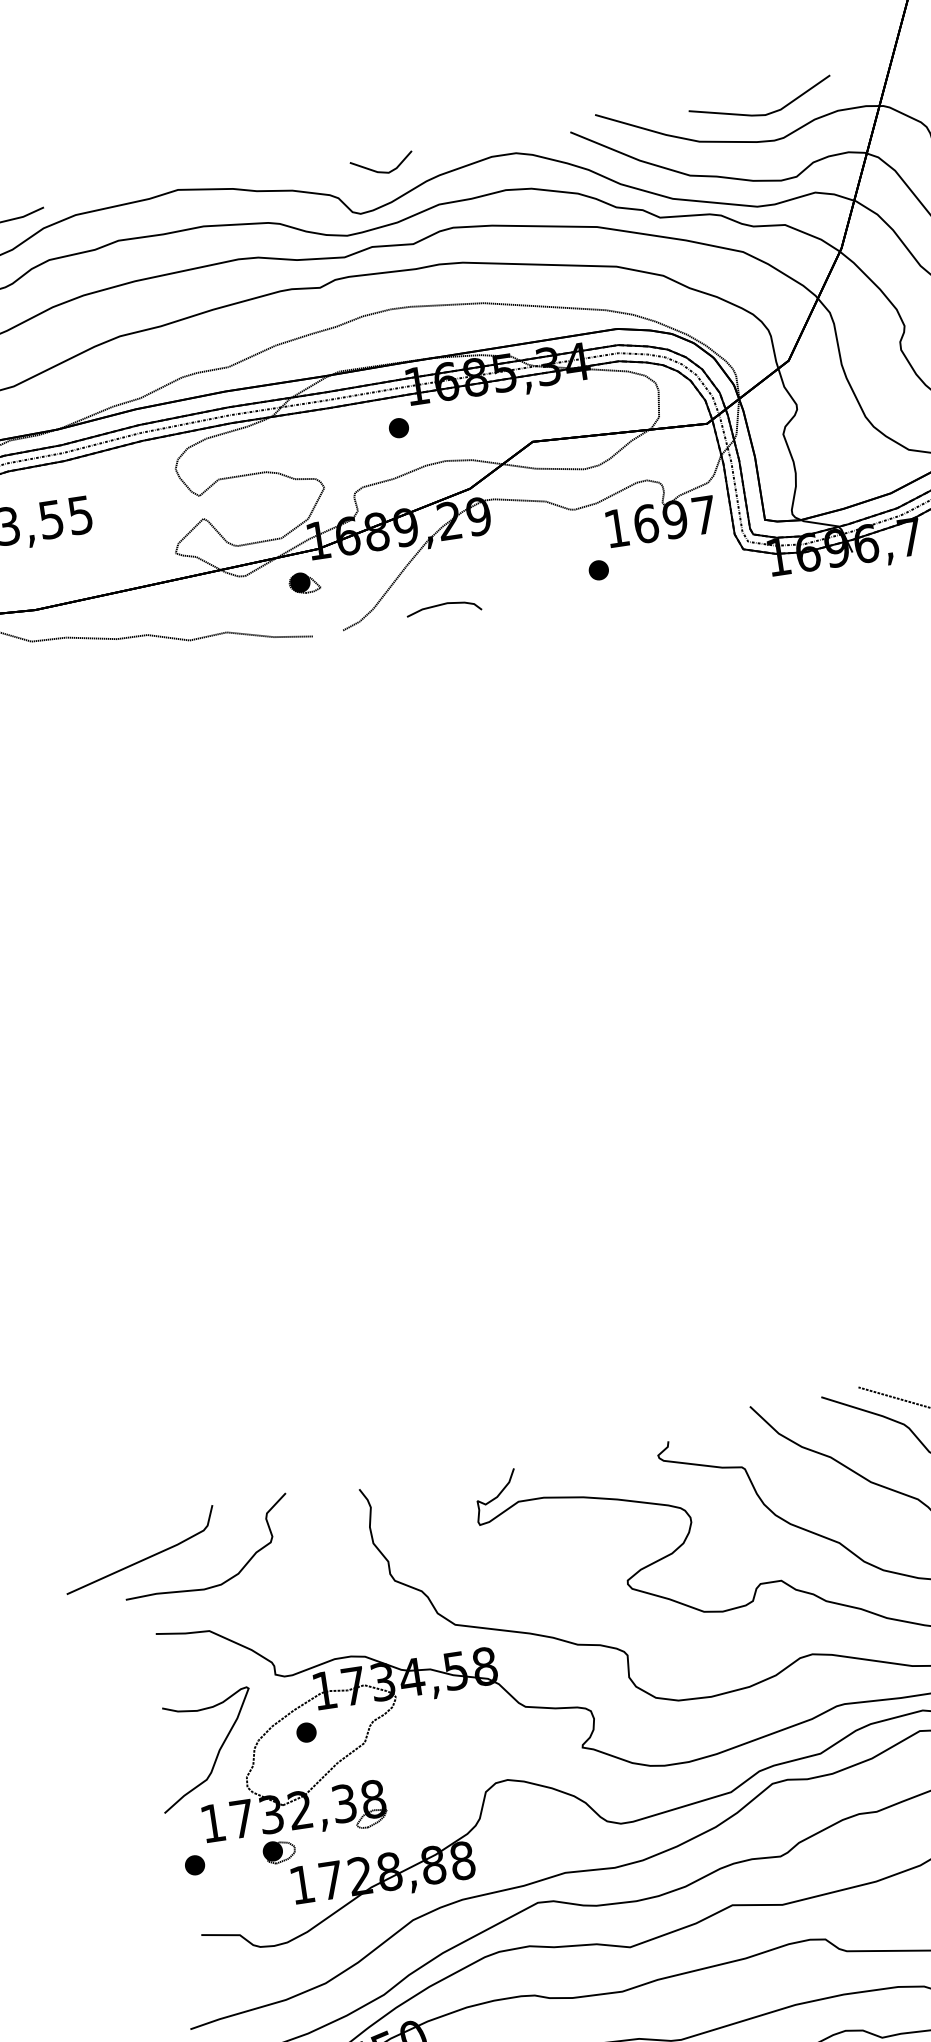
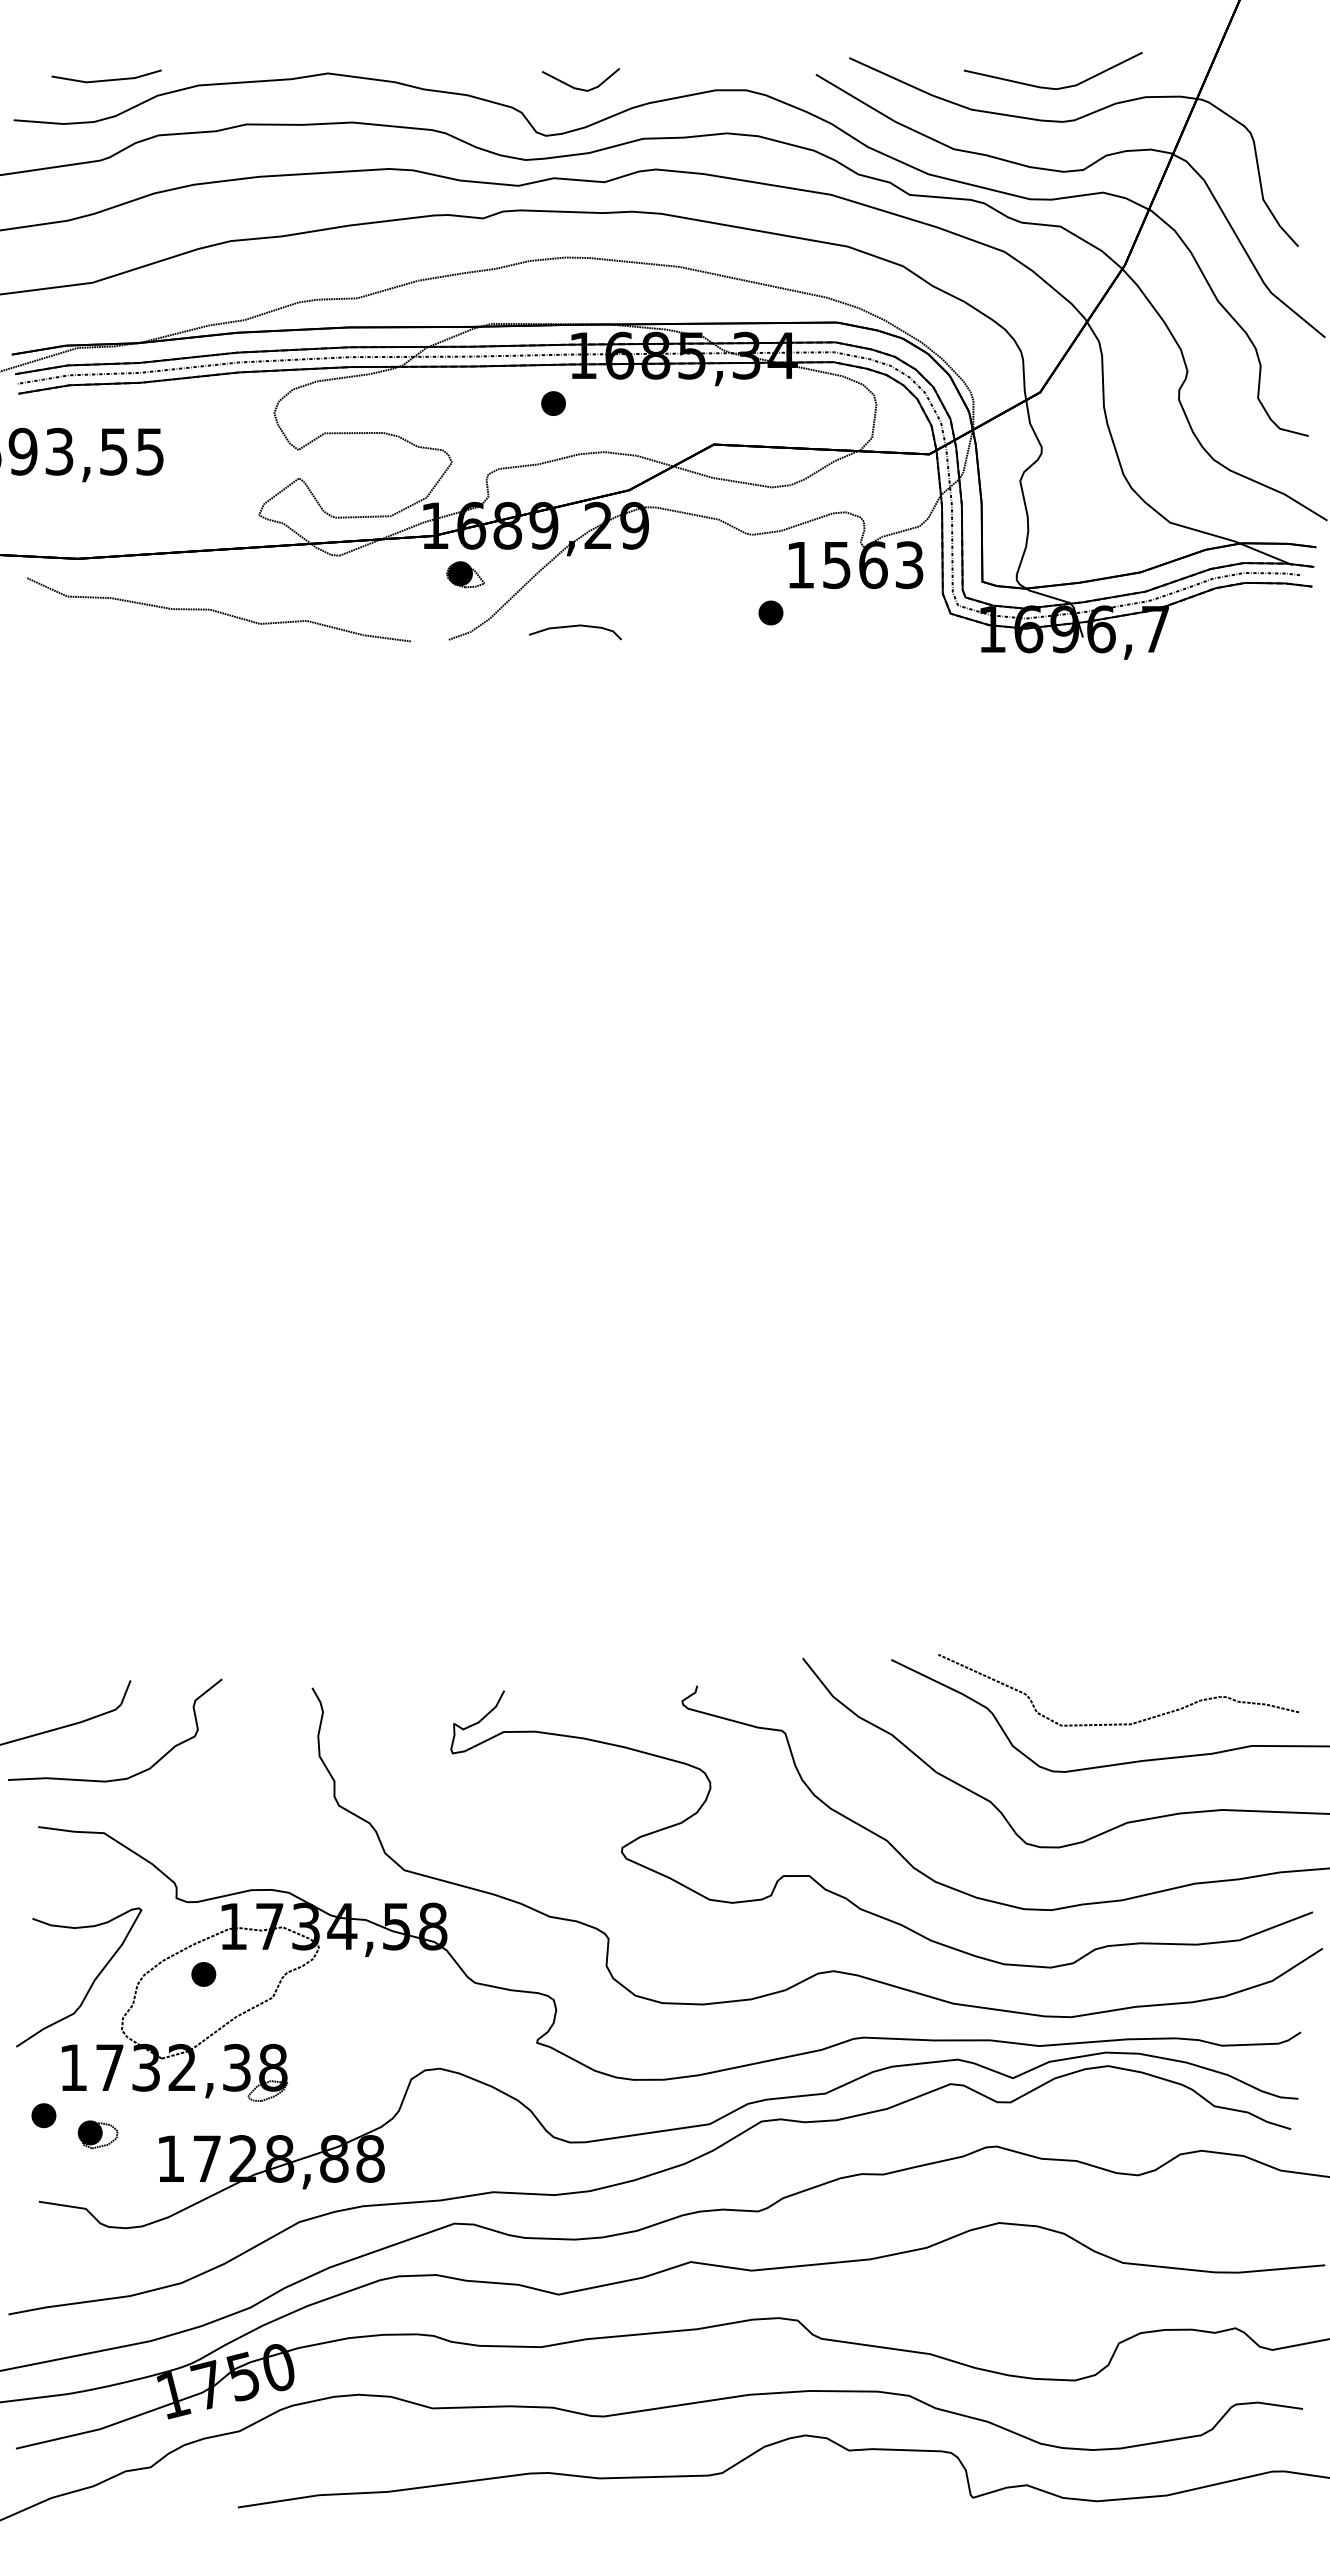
text: (675, 519) -> (873, 565), 1697 -> 1563
part: (304, 582) -> (465, 574), moved
part: (278, 1851) -> (97, 2134), moved

